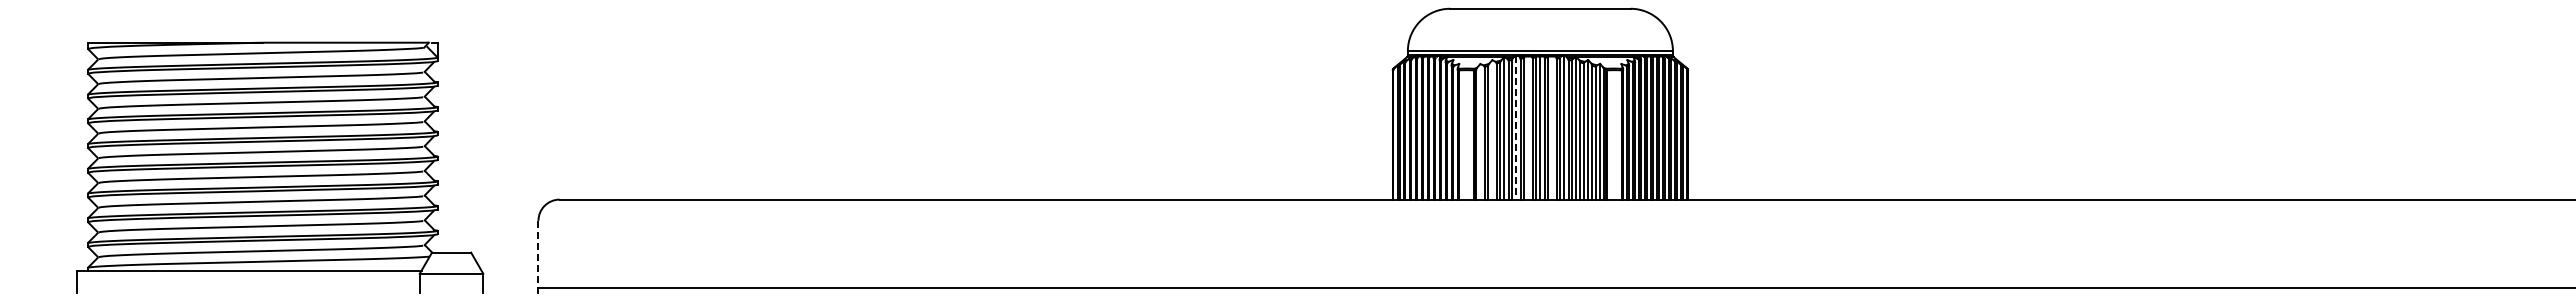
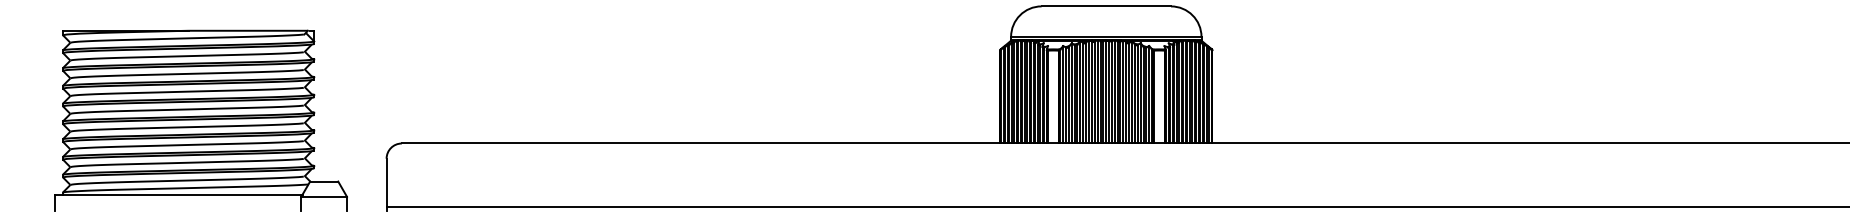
line: (1528, 127) -> (1097, 91), added
line: (1552, 127) -> (1114, 91), added
line: (1516, 128) -> (1089, 92), dashed -> solid
line: (1492, 129) -> (1071, 93), added
line: (1480, 131) -> (1063, 94), added
line: (538, 254) -> (386, 182), dashed -> solid

